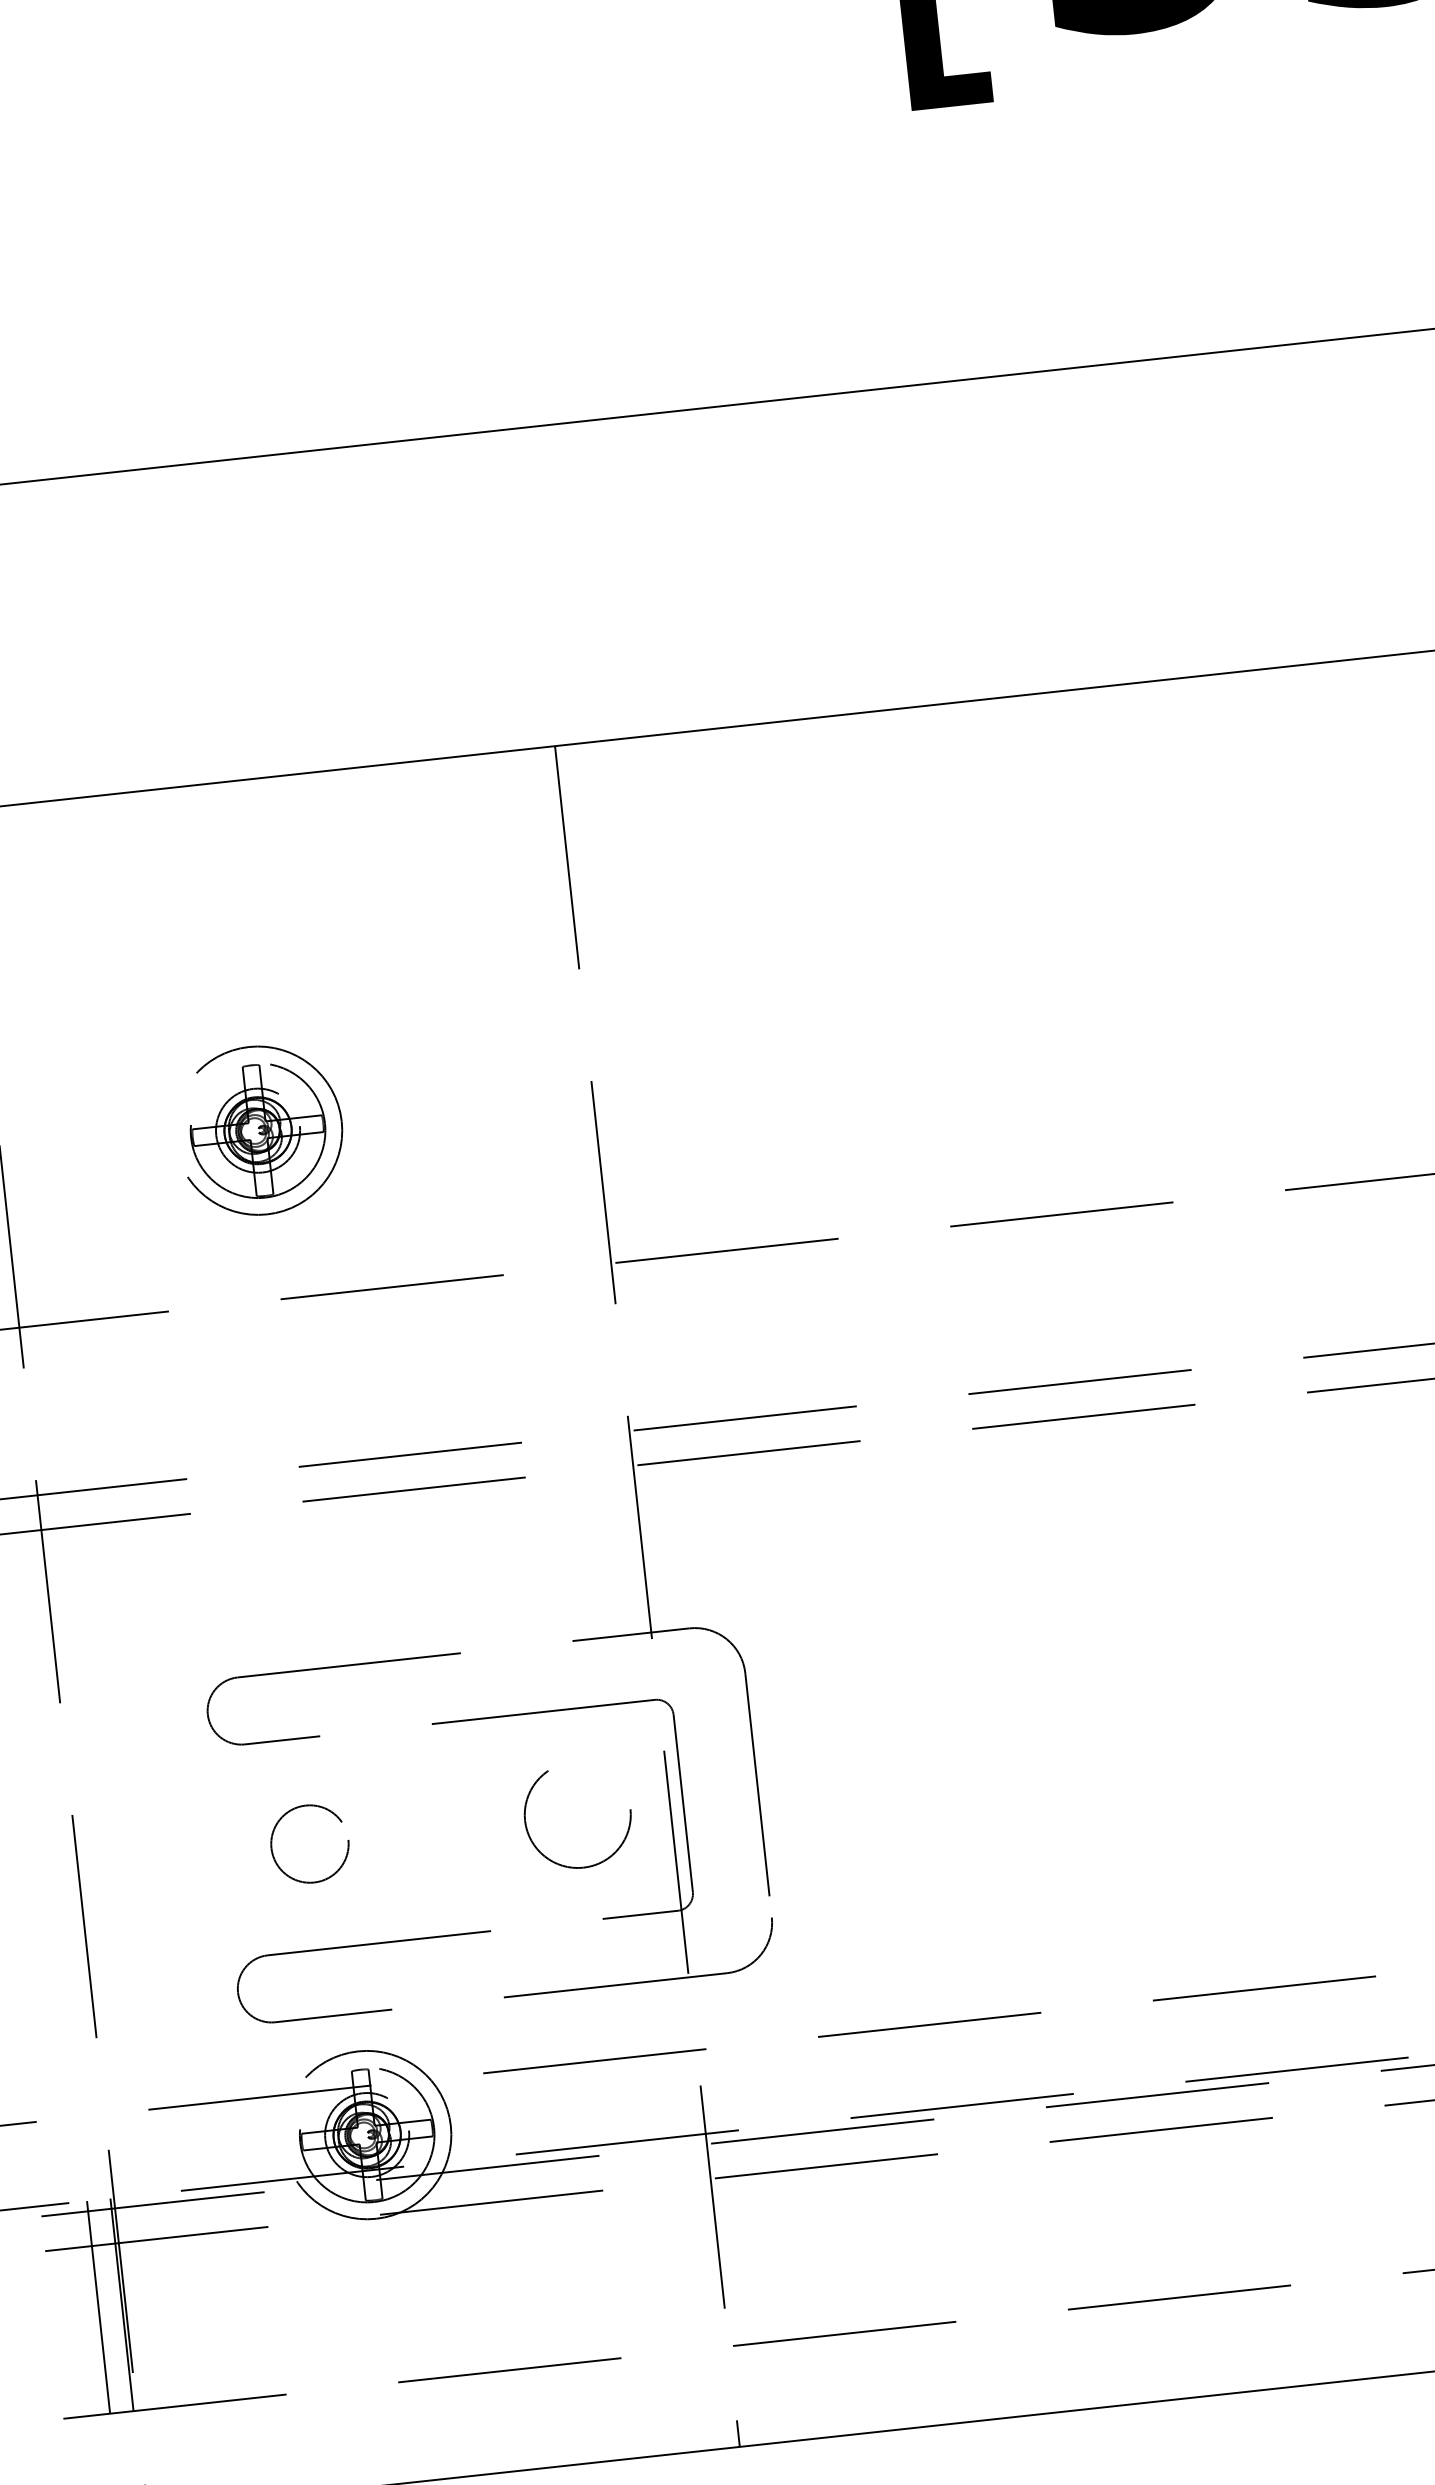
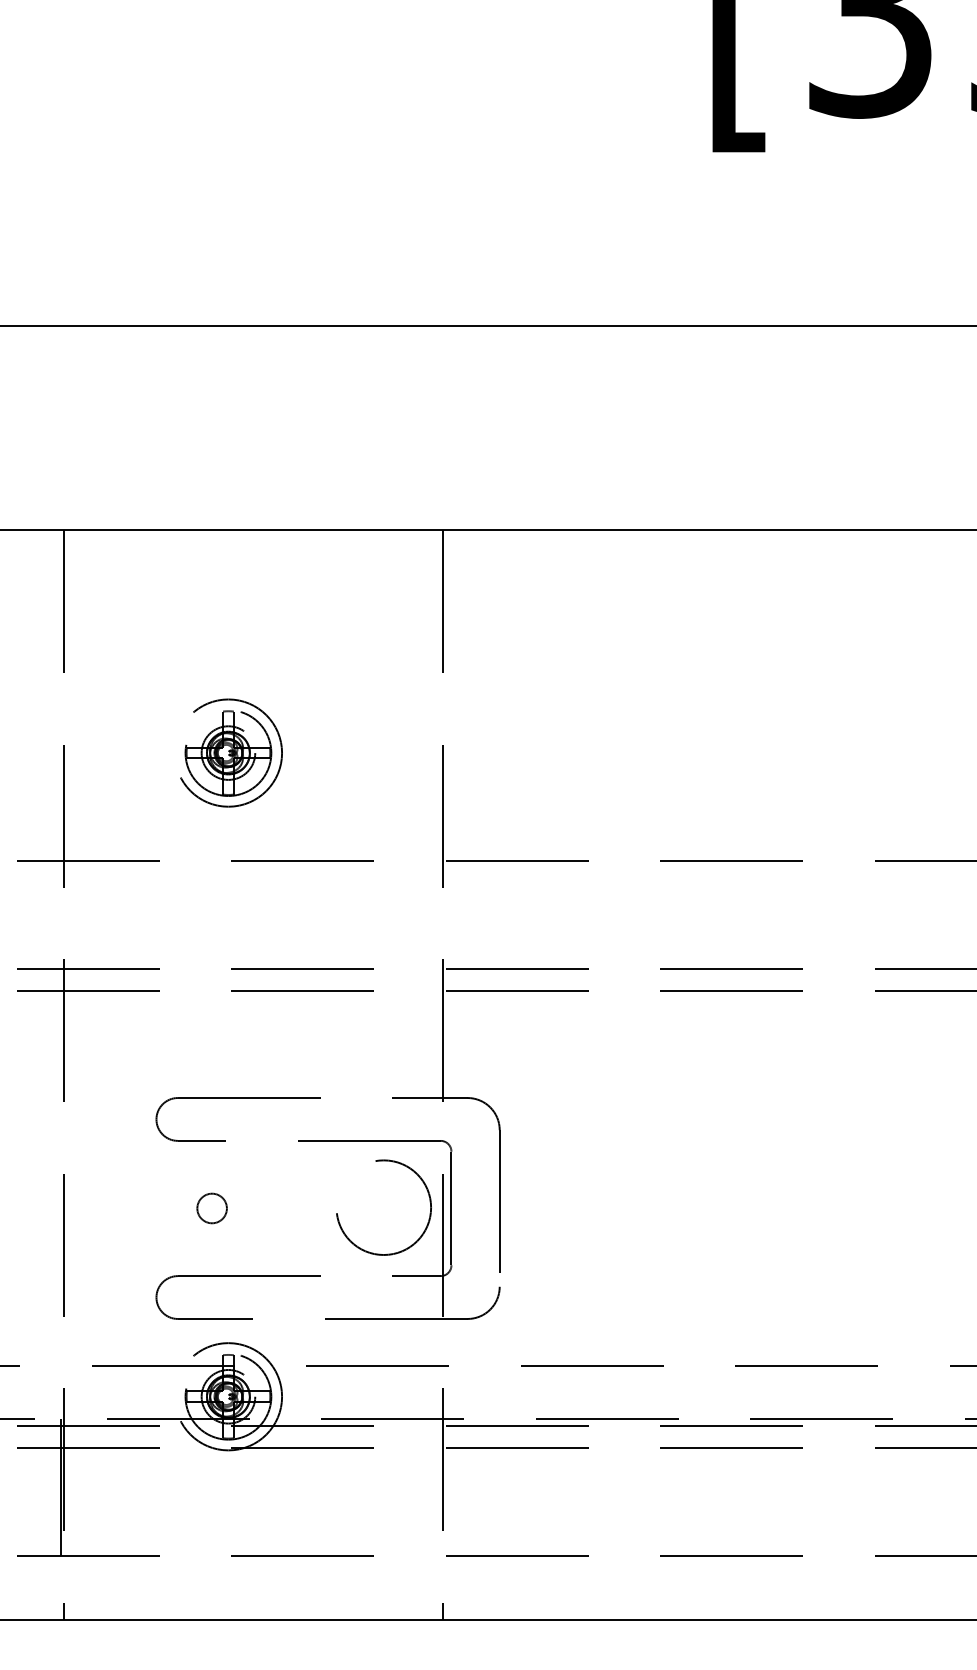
circle: (577, 1818) -> (383, 1210), size x1.4
circle: (308, 1844) -> (211, 1208), size x0.6
line: (98, 2307) -> (46, 1487), removed

